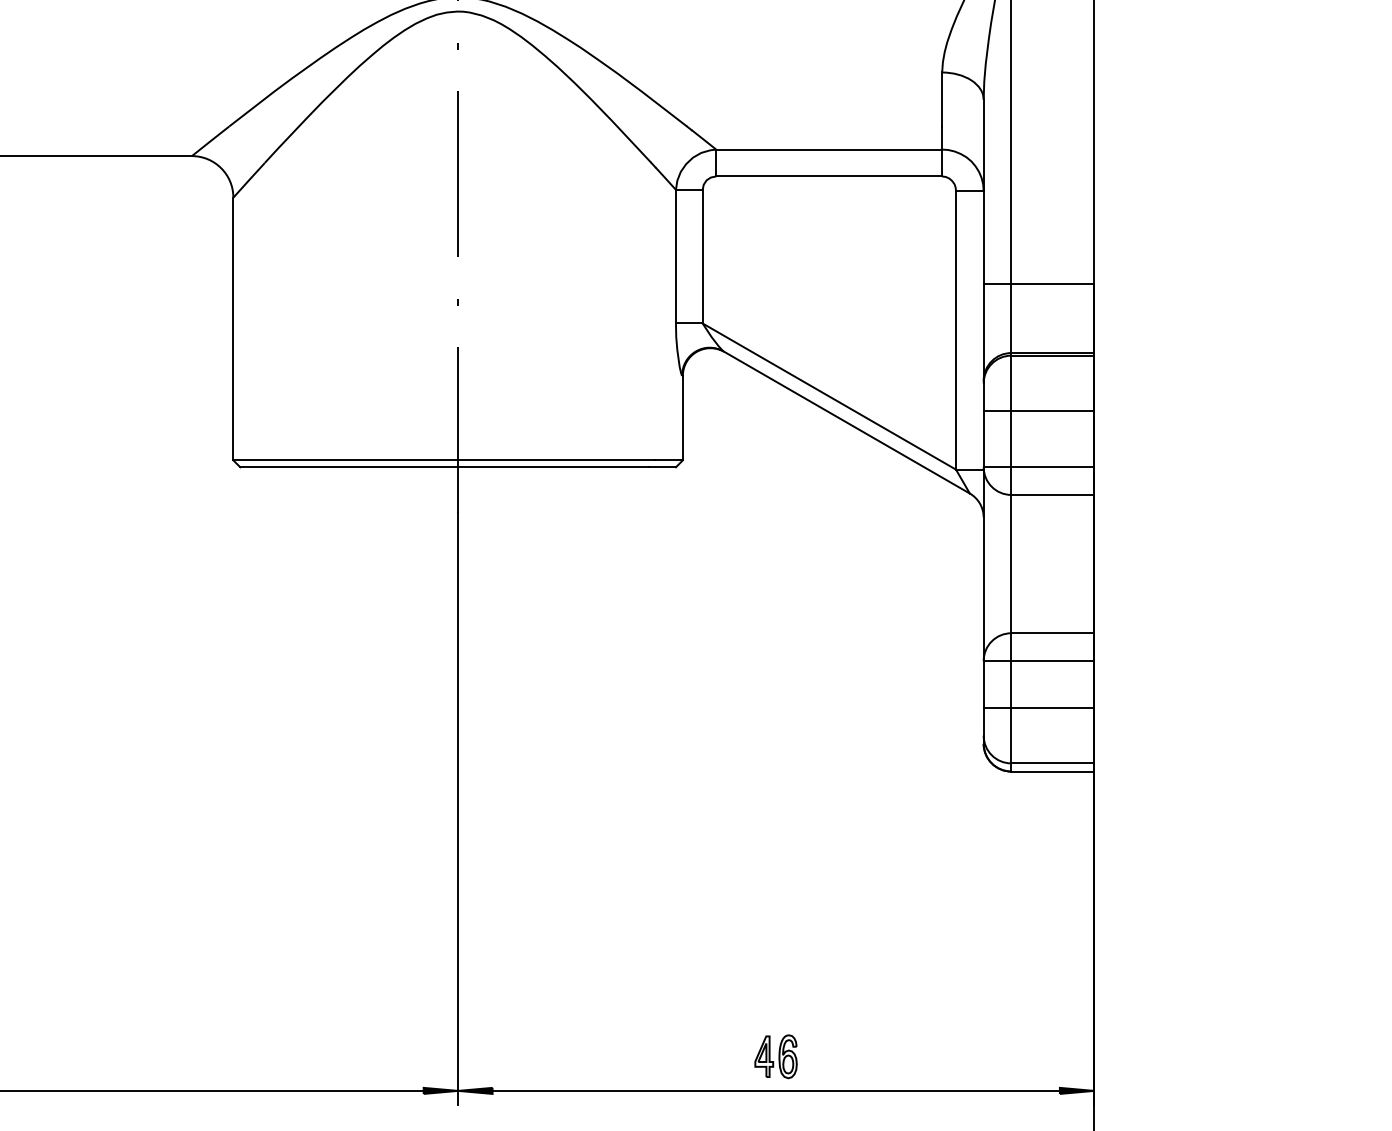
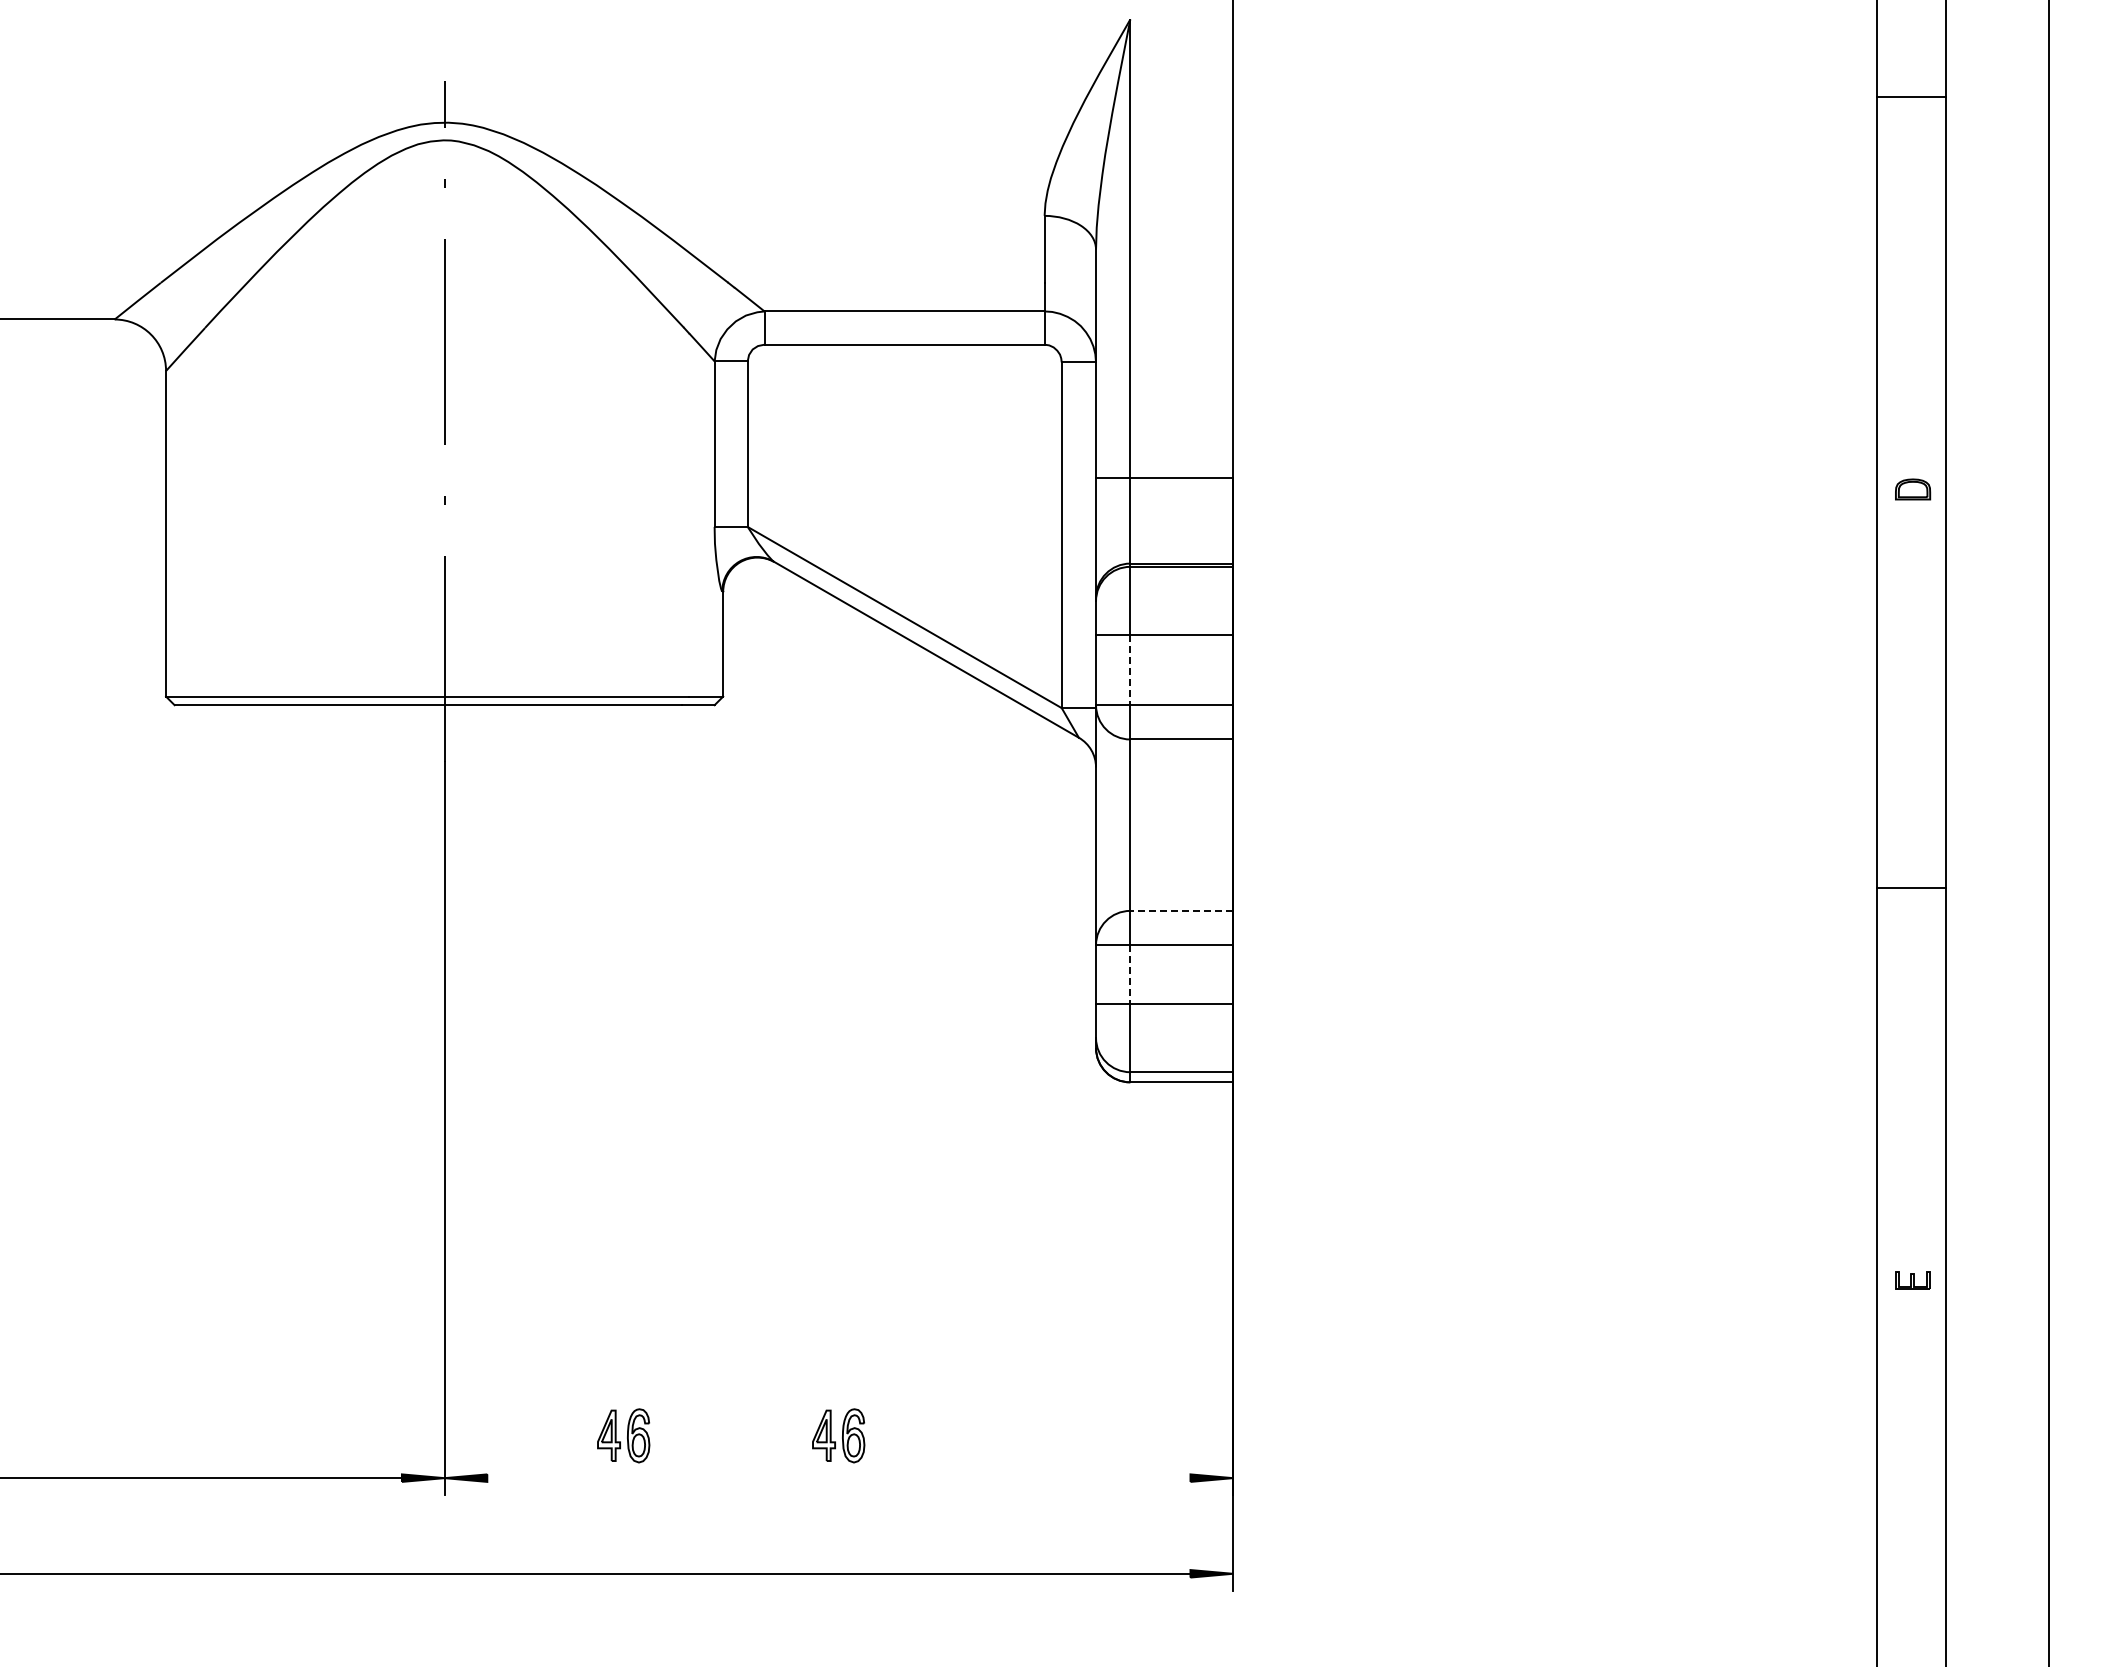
line: (1011, 439) -> (1130, 670), solid -> dashed
line: (1052, 632) -> (1181, 910), solid -> dashed
line: (1011, 685) -> (1130, 975), solid -> dashed
part: (602, 1056) -> (623, 1435), added
line: (775, 1091) -> (838, 1478), removed

